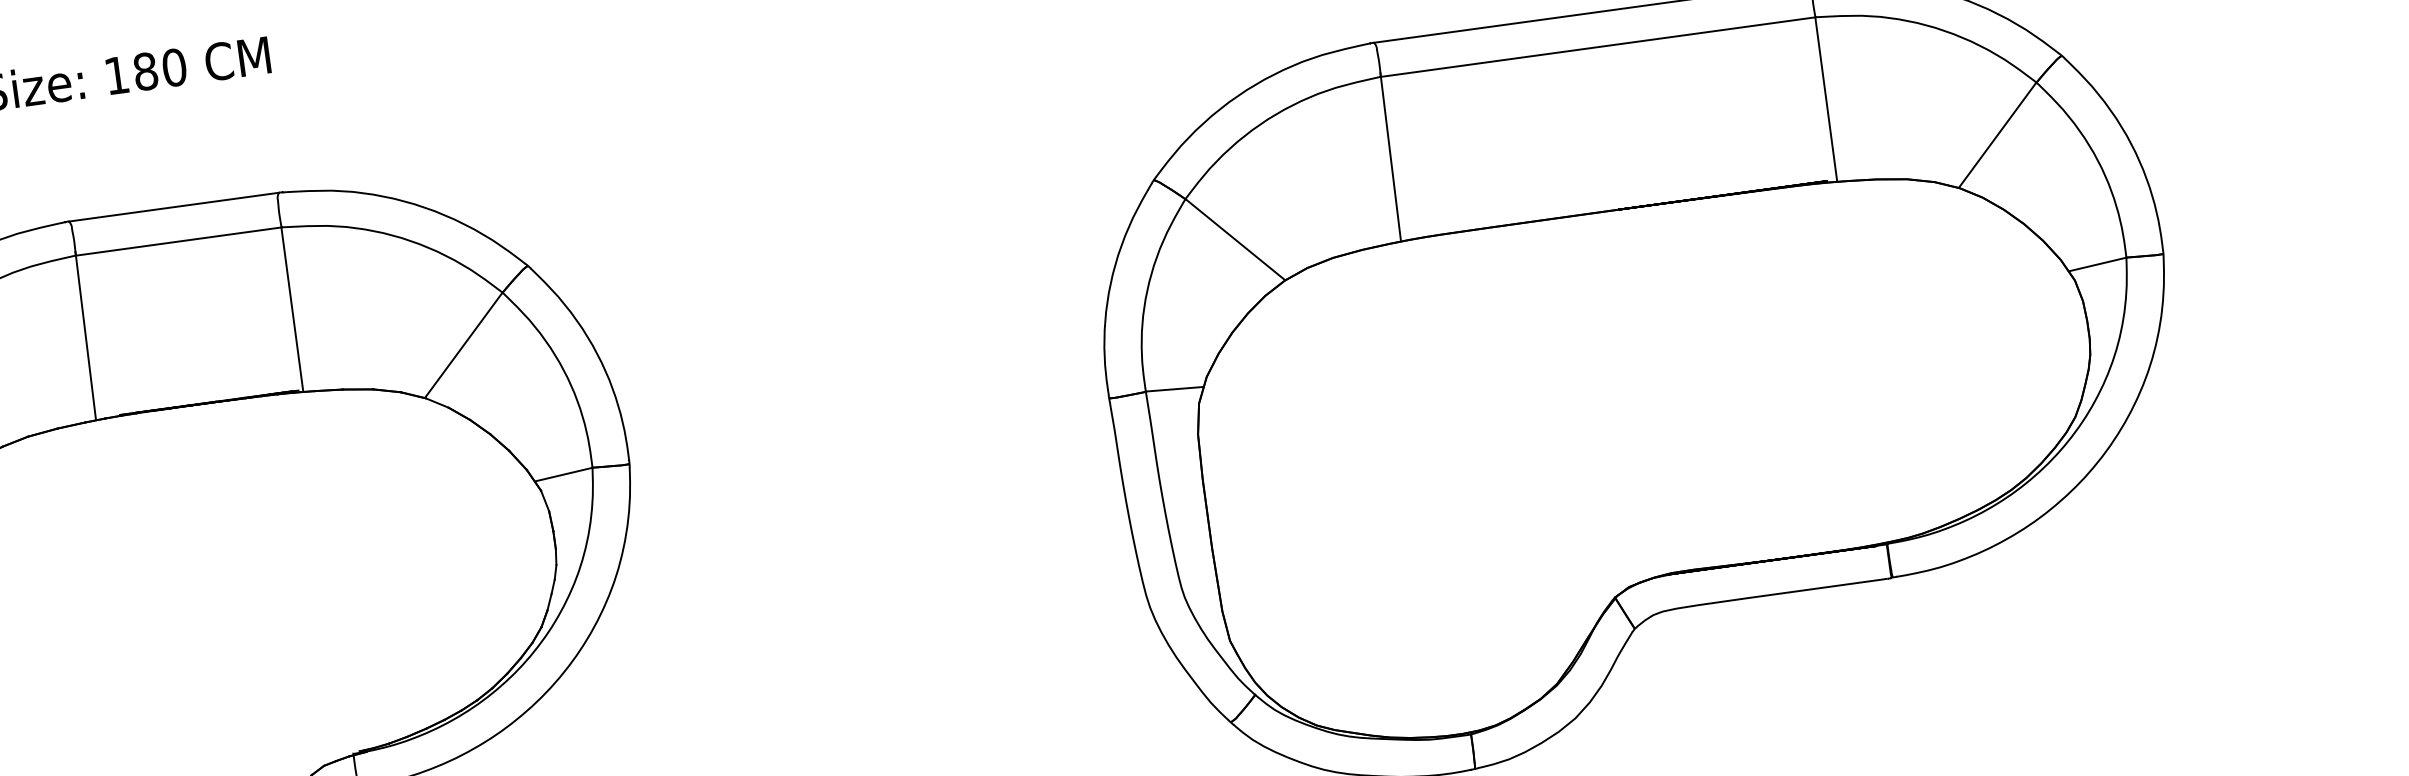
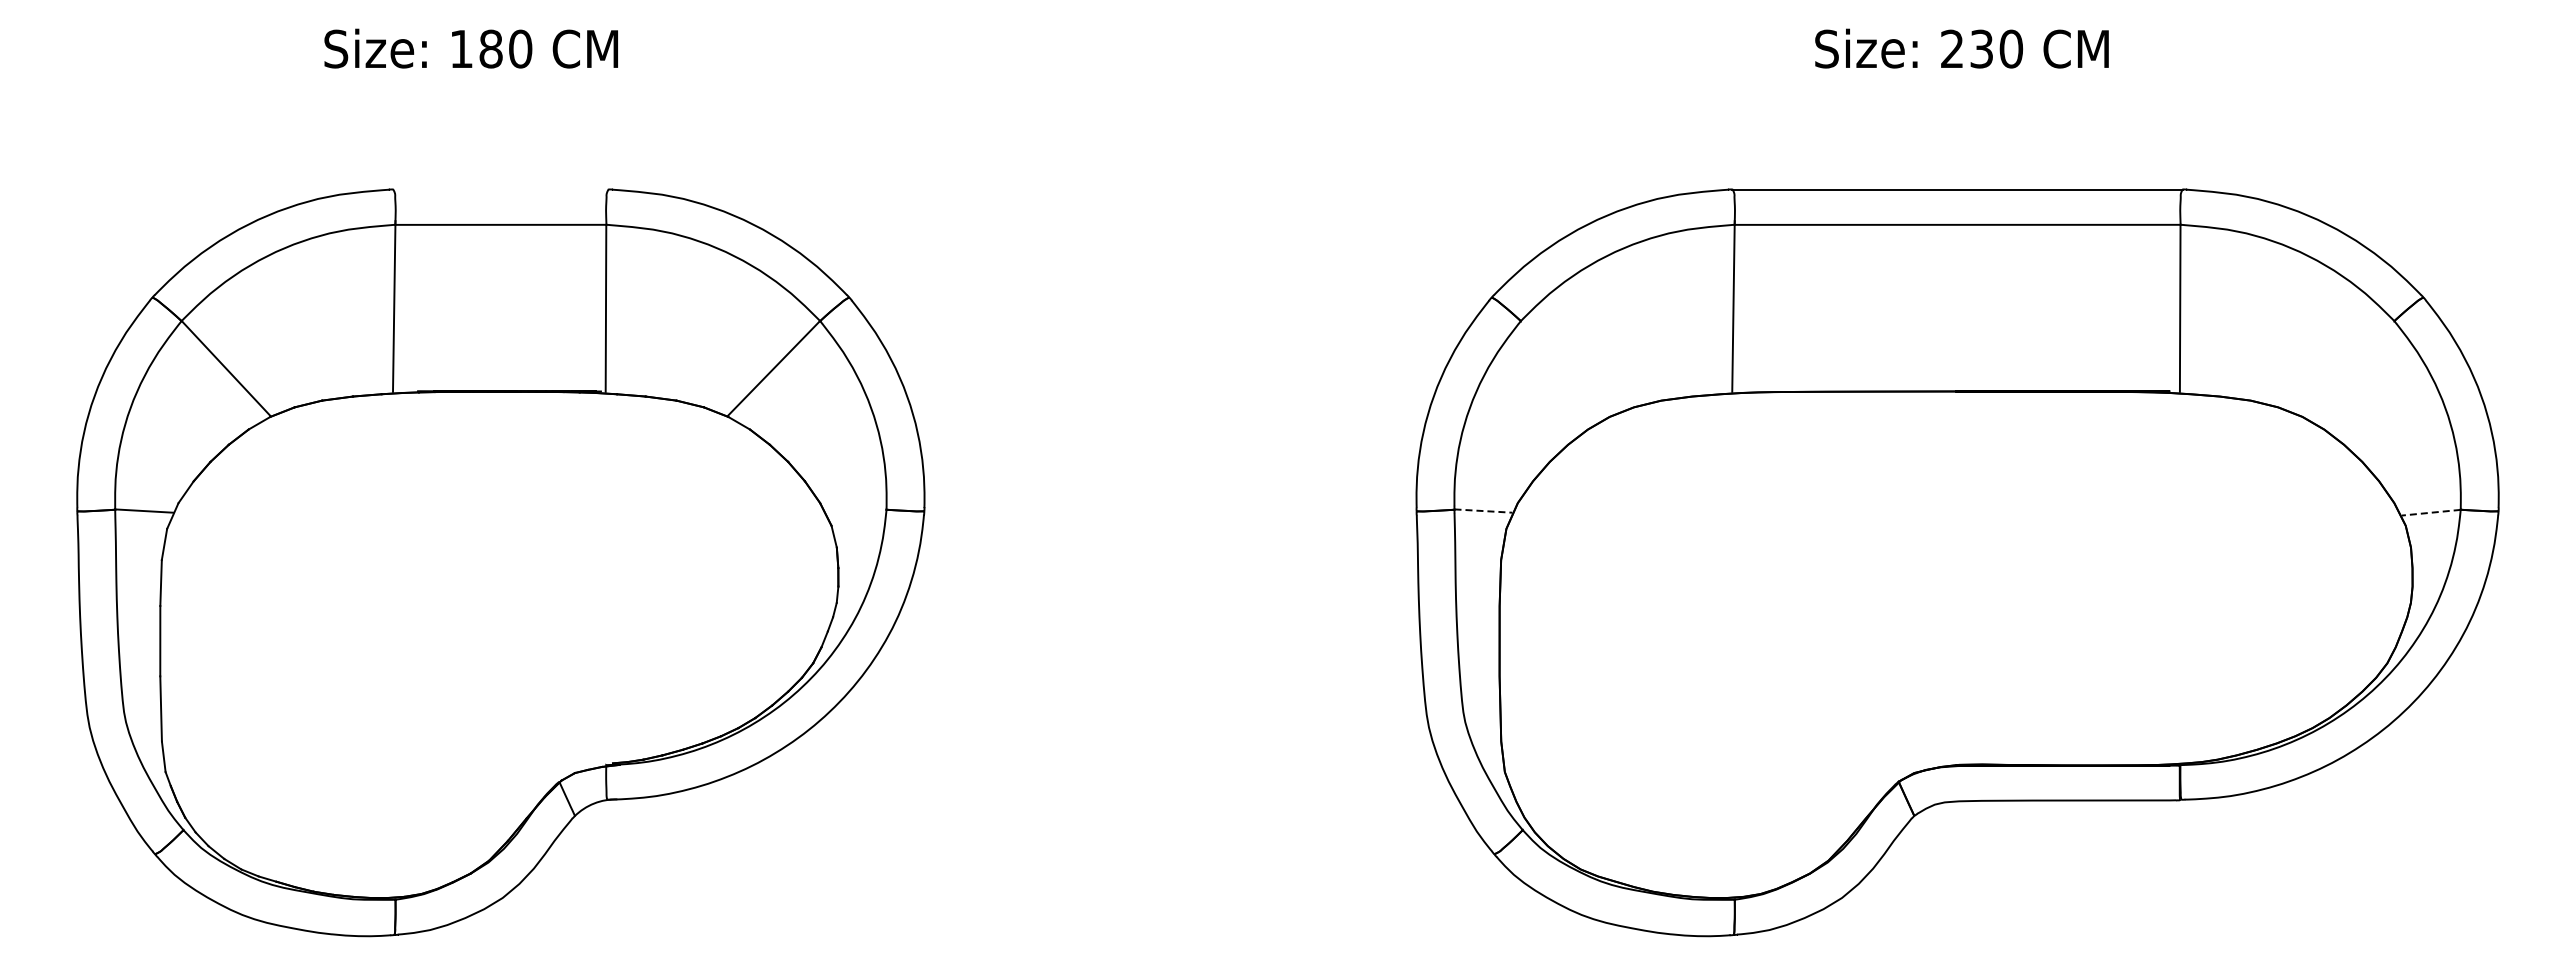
line: (1998, 134) -> (2348, 368), removed
line: (173, 207) -> (500, 189), removed
line: (1235, 239) -> (1565, 368), removed
line: (2098, 264) -> (2431, 512), solid -> dashed
line: (1174, 389) -> (1483, 511), solid -> dashed
line: (563, 474) -> (856, 512), removed

